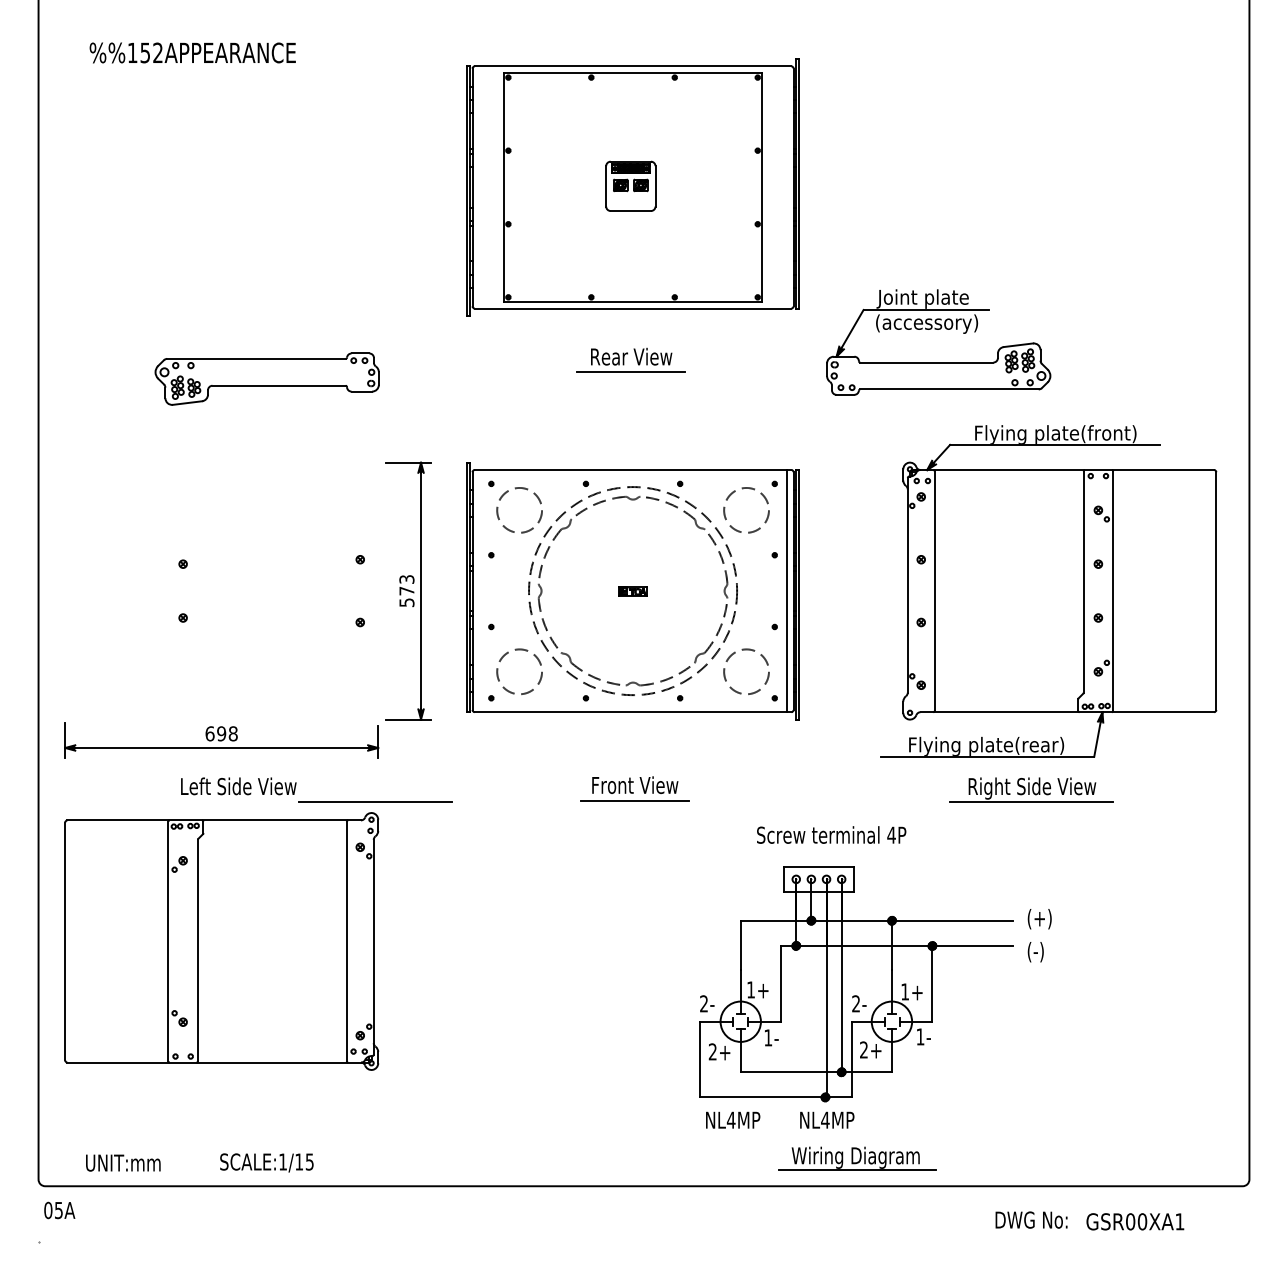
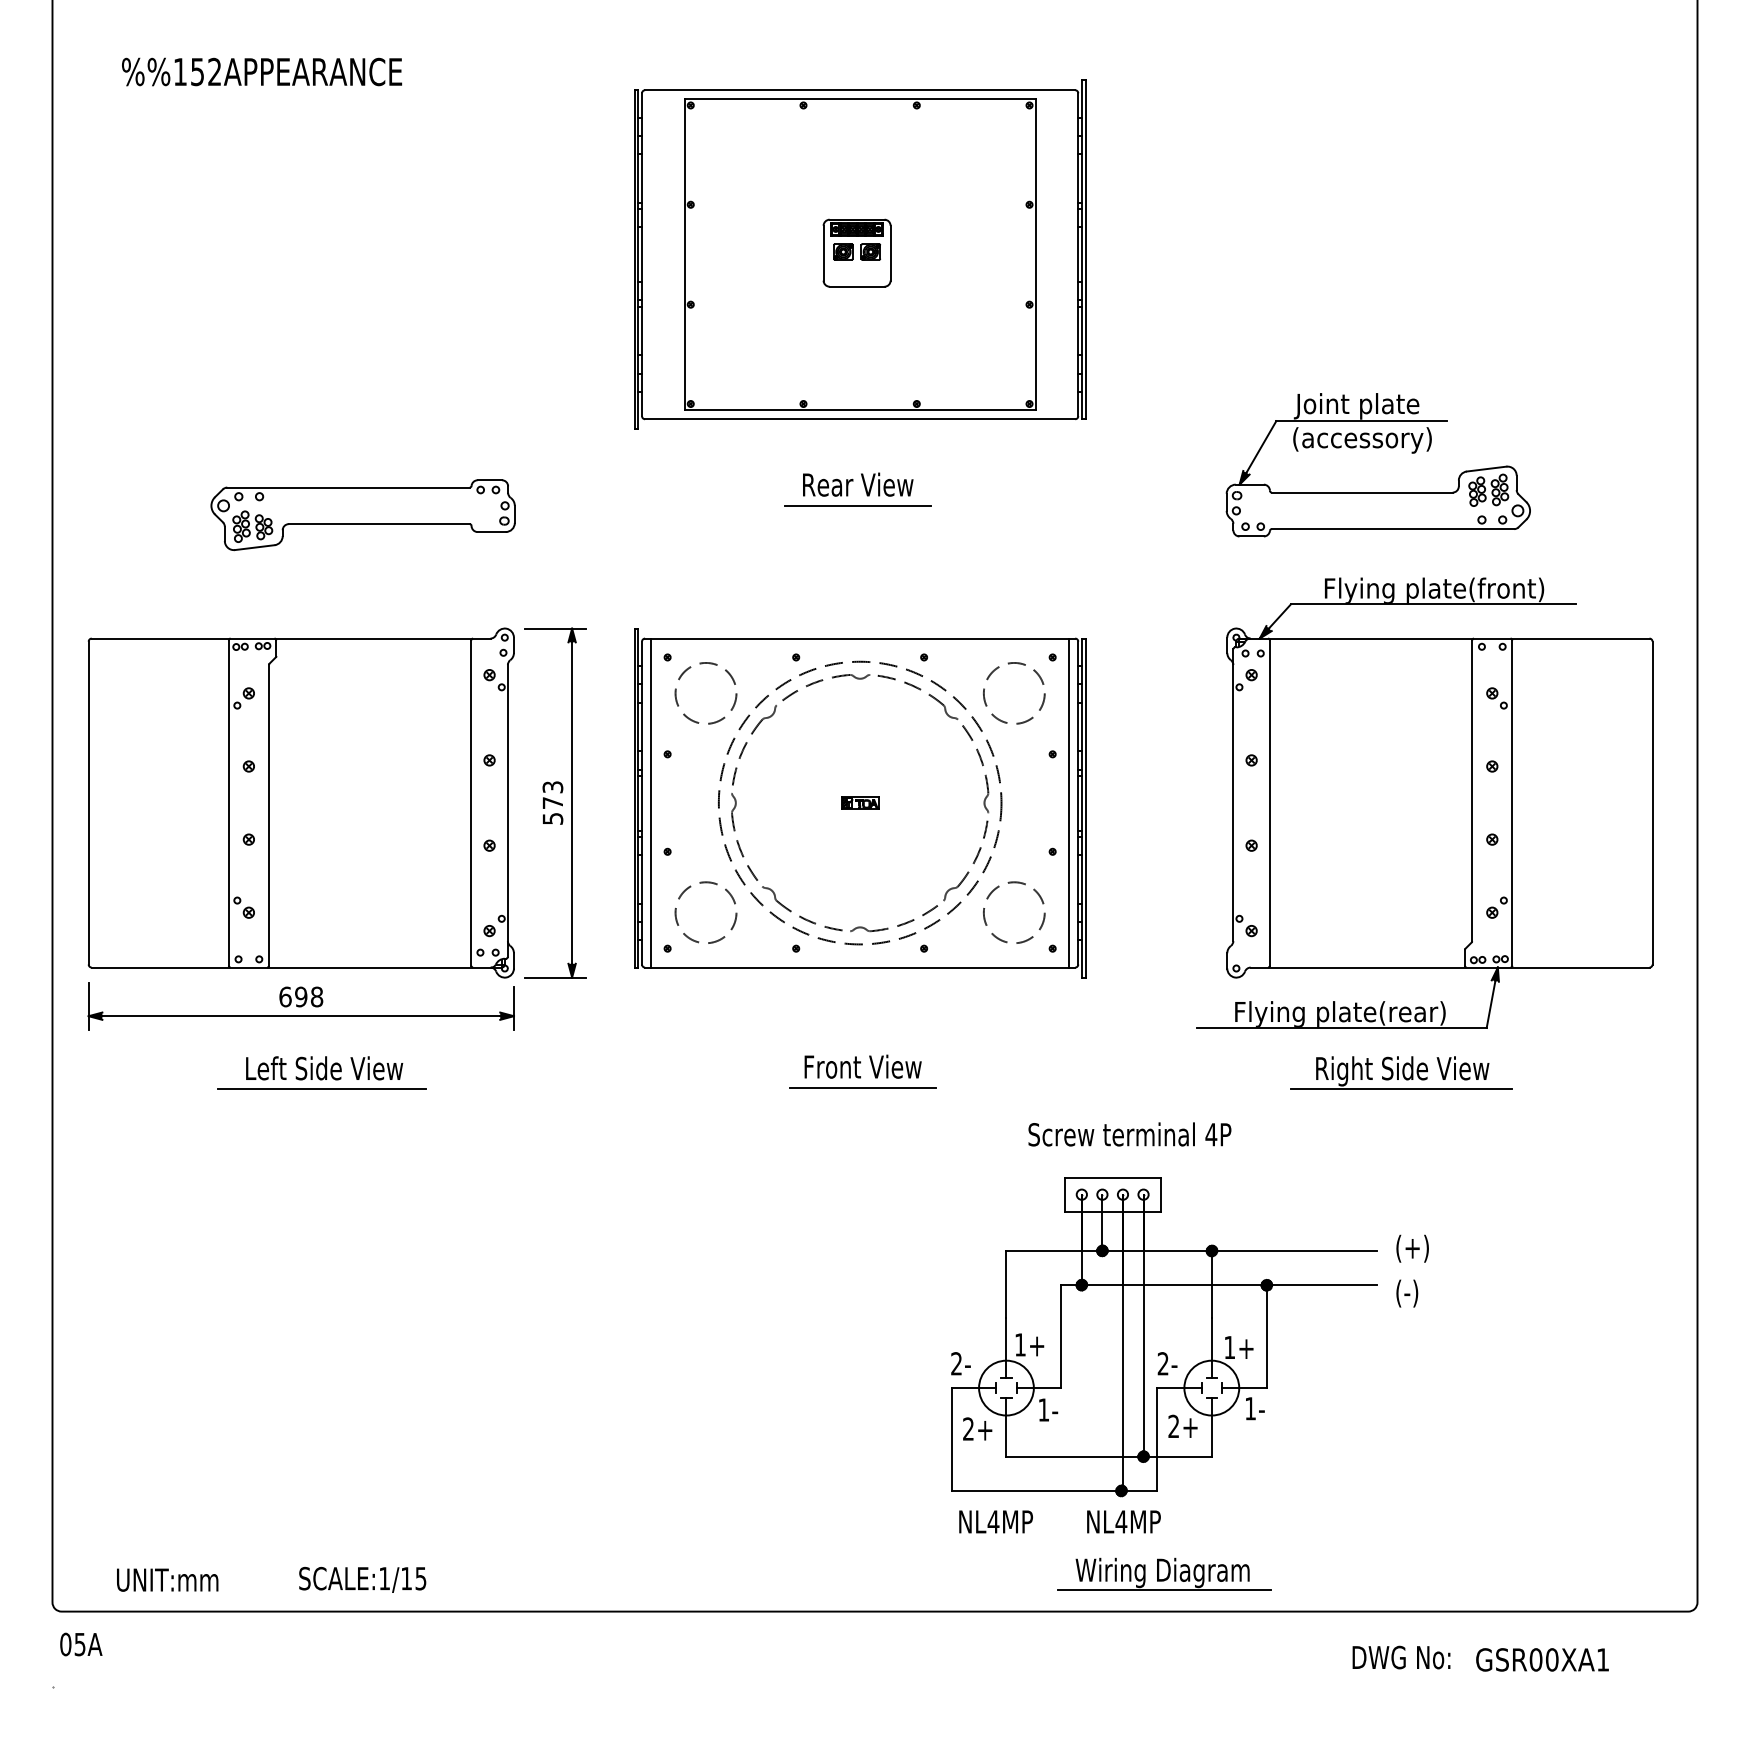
part: (938, 330) -> (1377, 448), moved
line: (479, 590) -> (651, 802), added
line: (375, 801) -> (321, 1088), moved
part: (221, 941) -> (300, 802), moved

